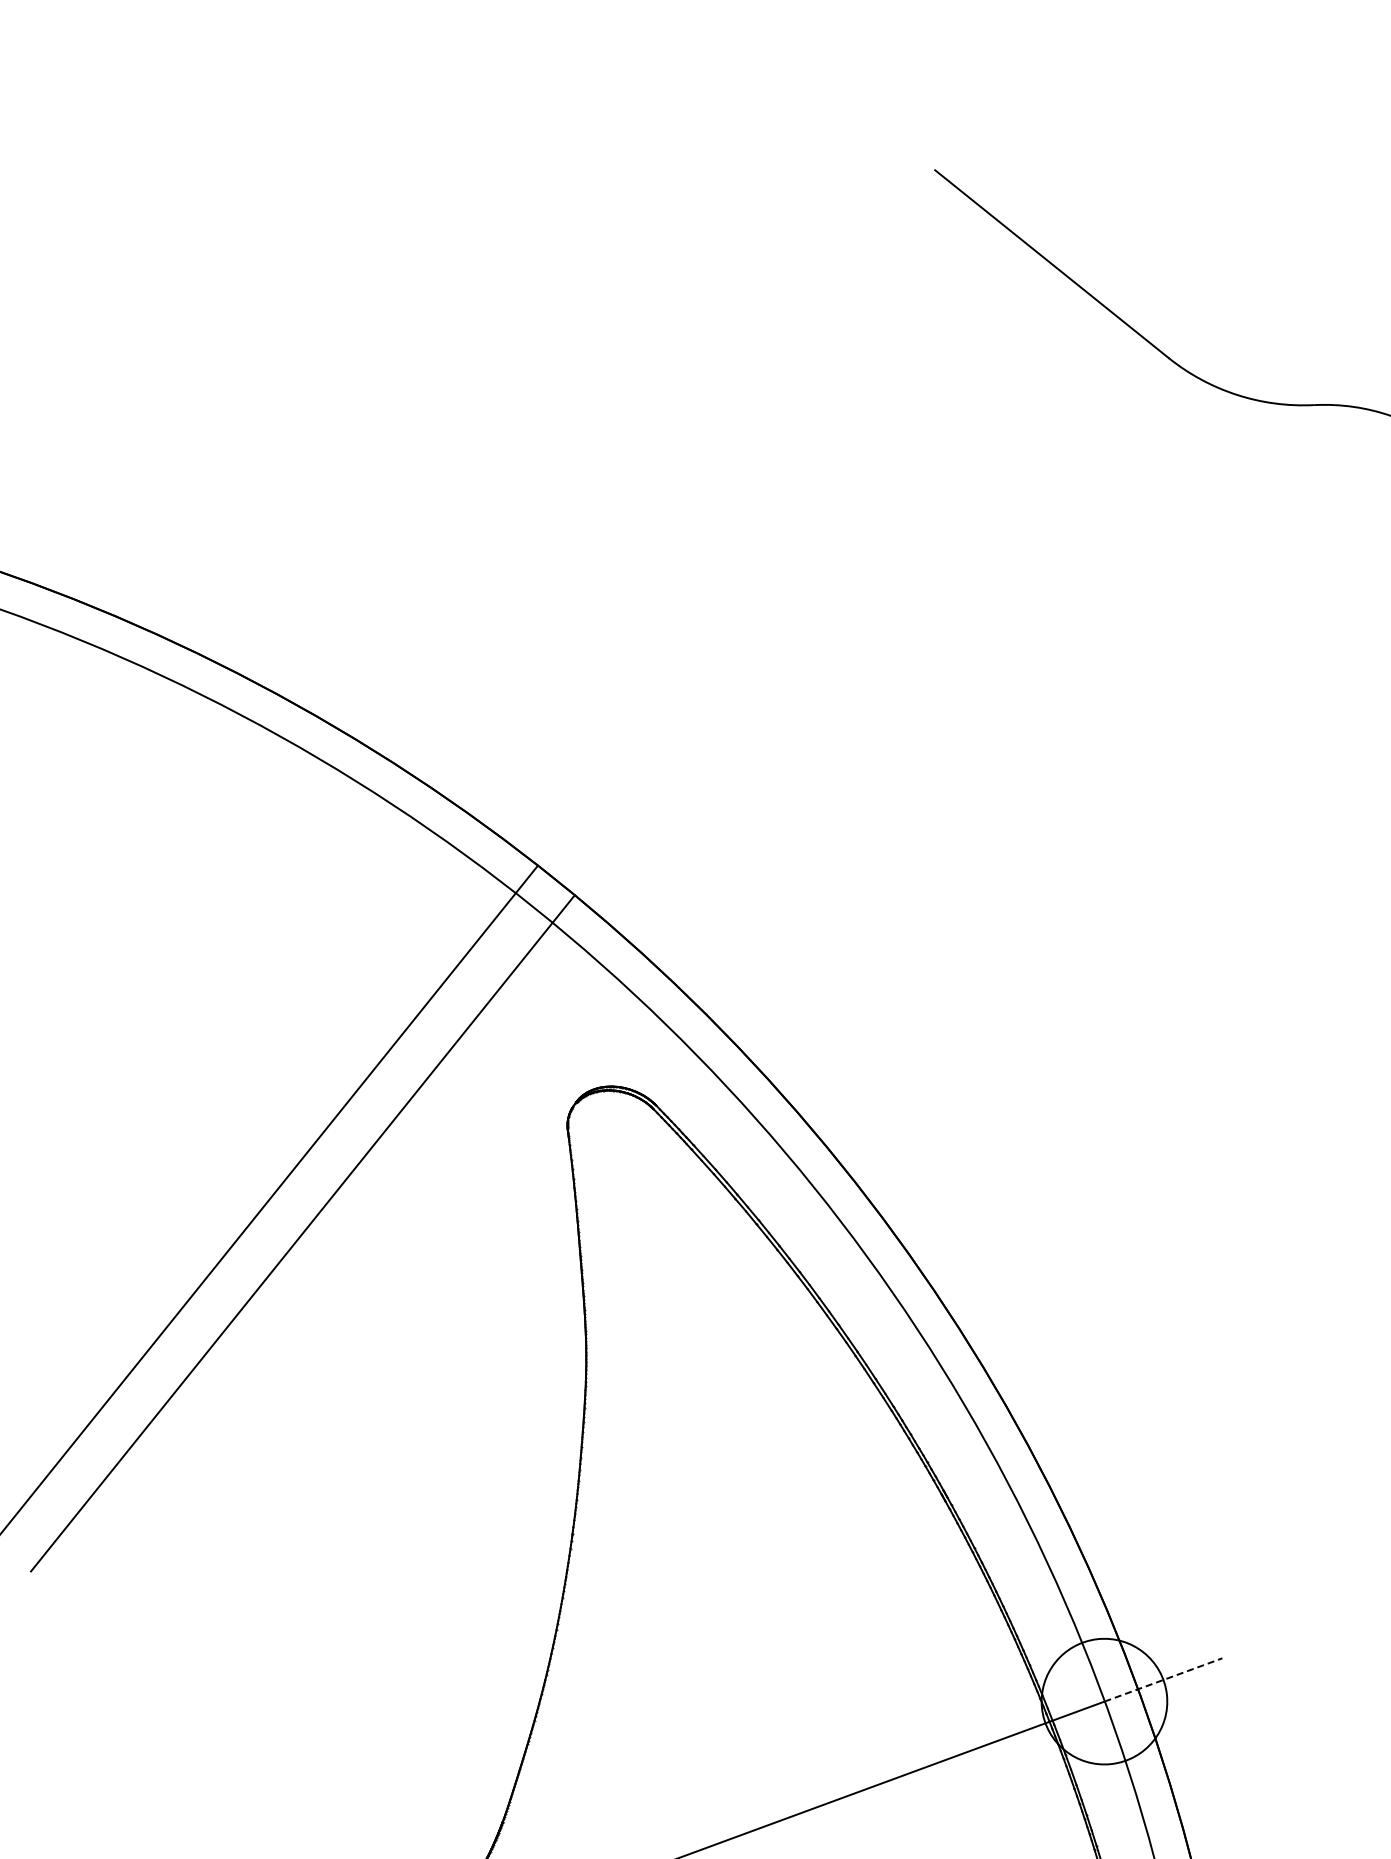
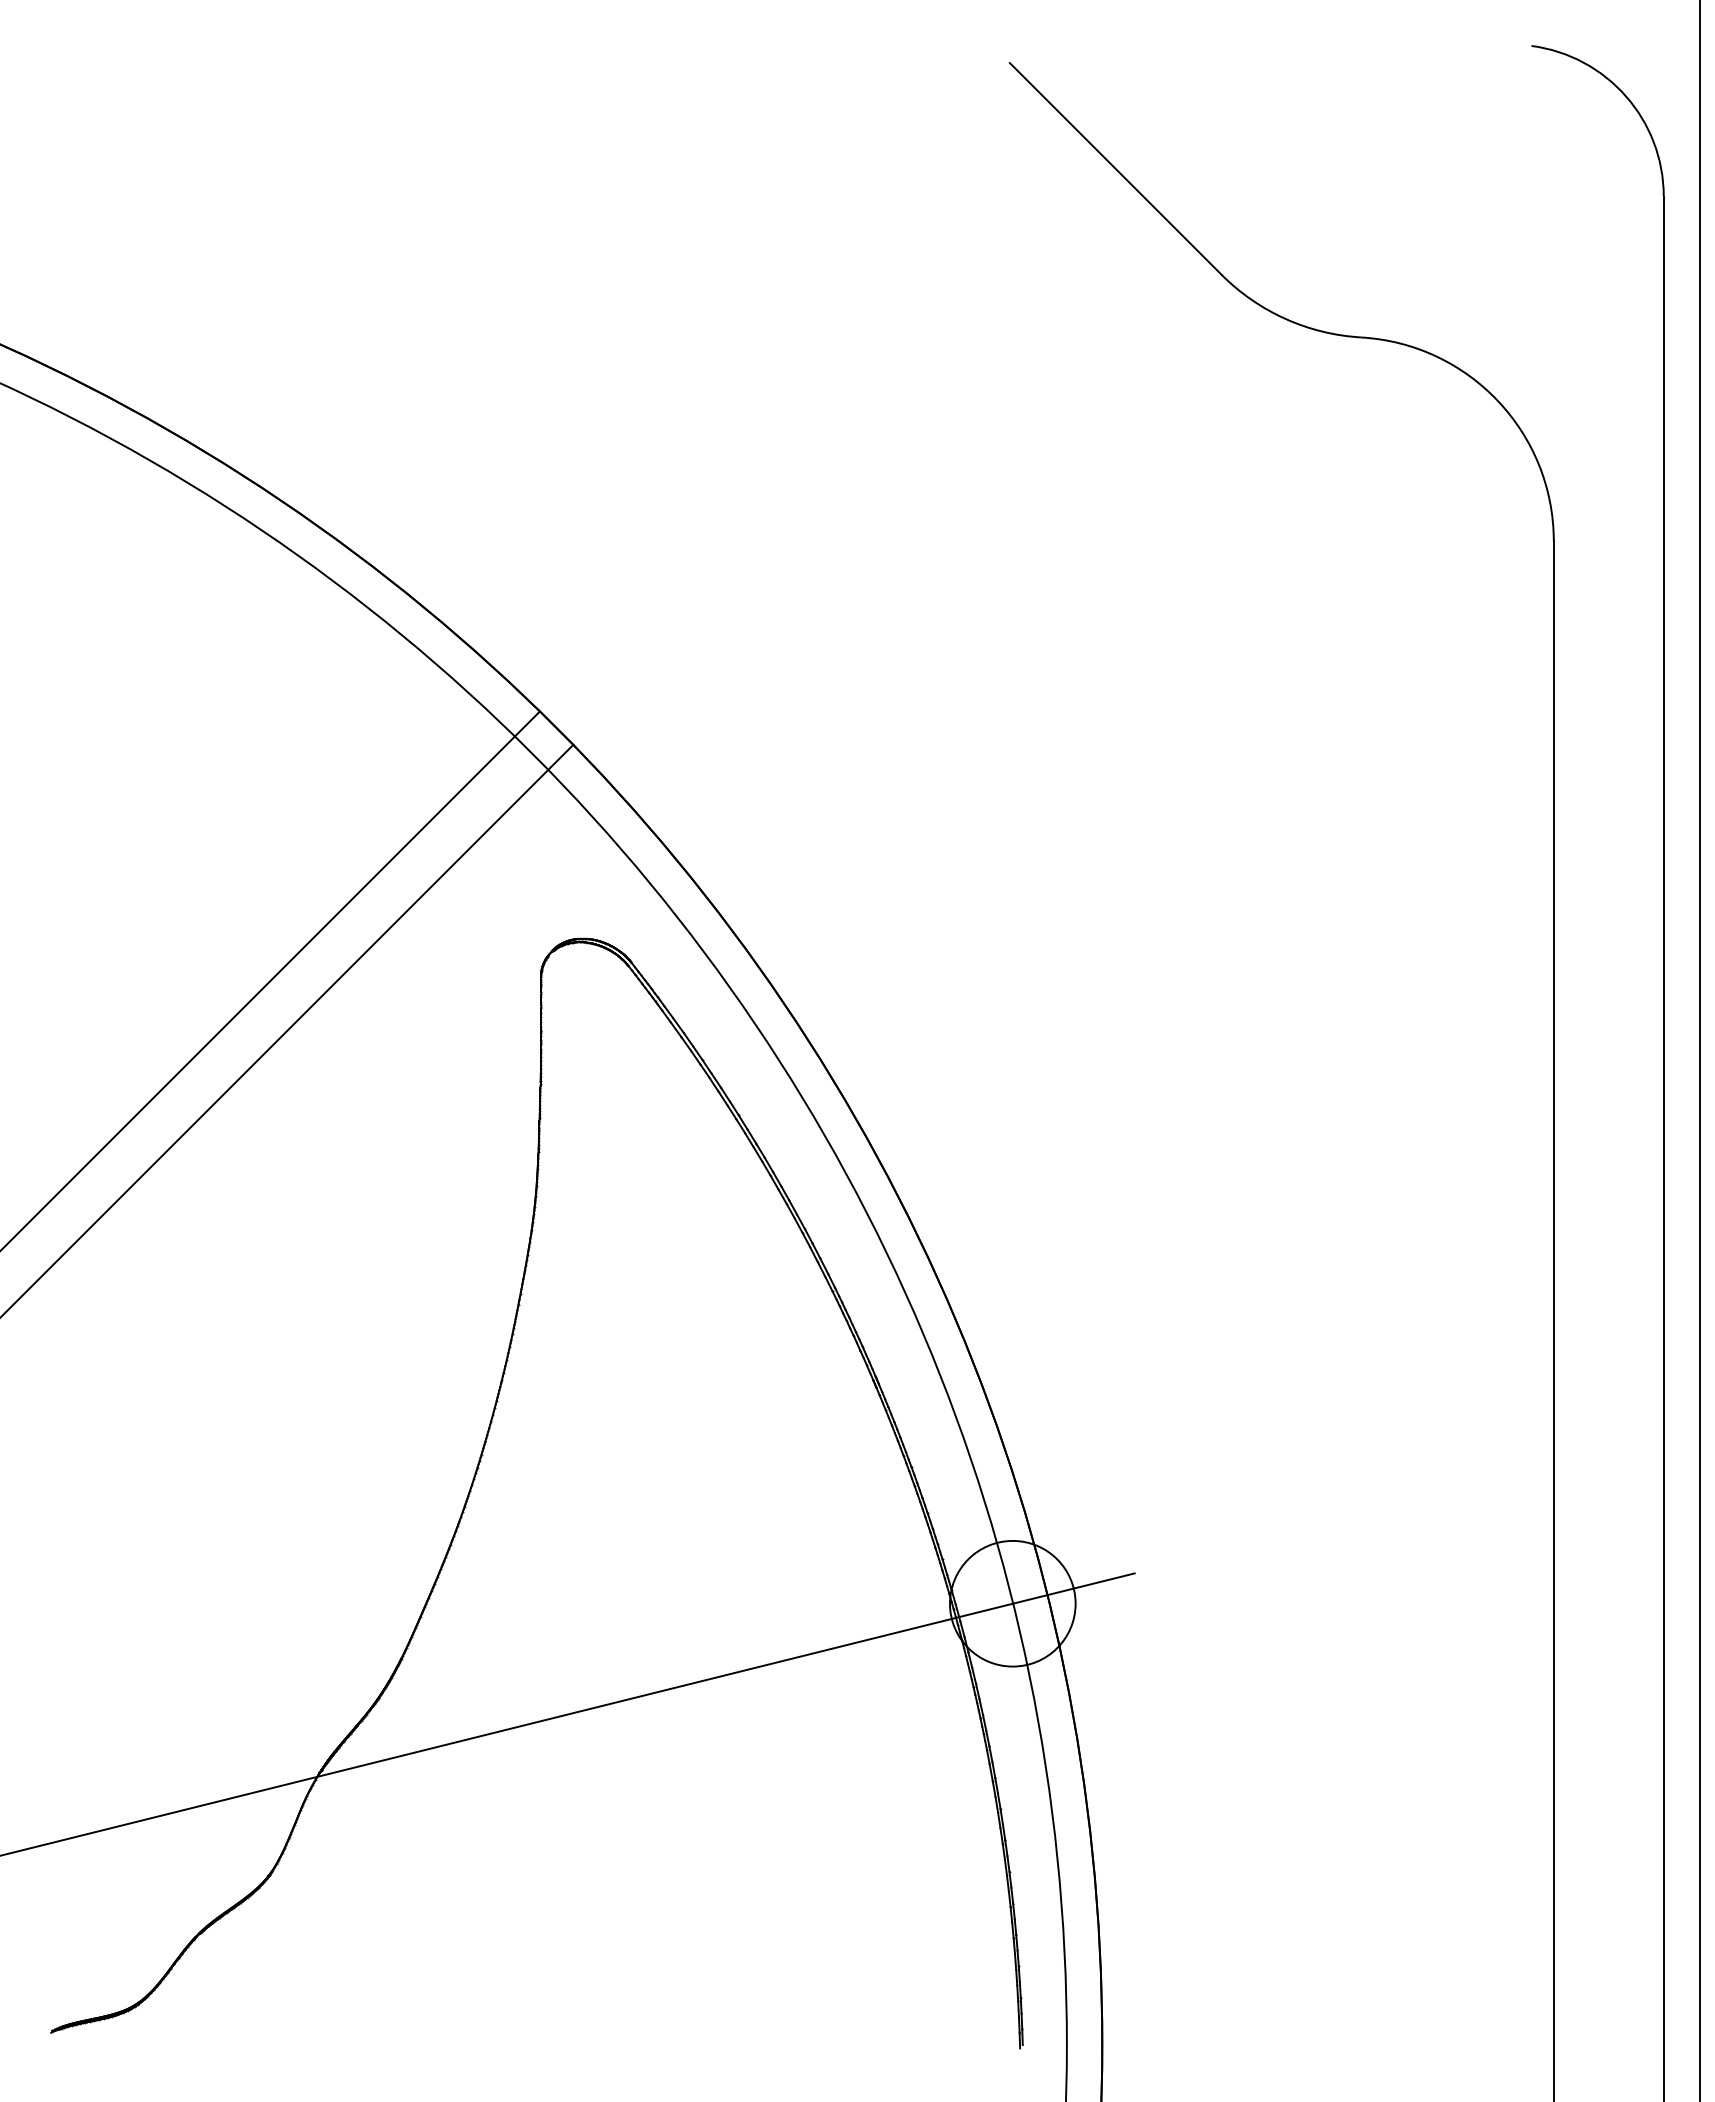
line: (1163, 1679) -> (1073, 1588), dashed -> solid

